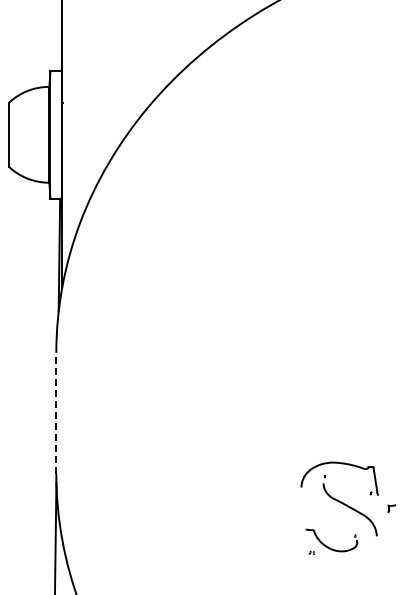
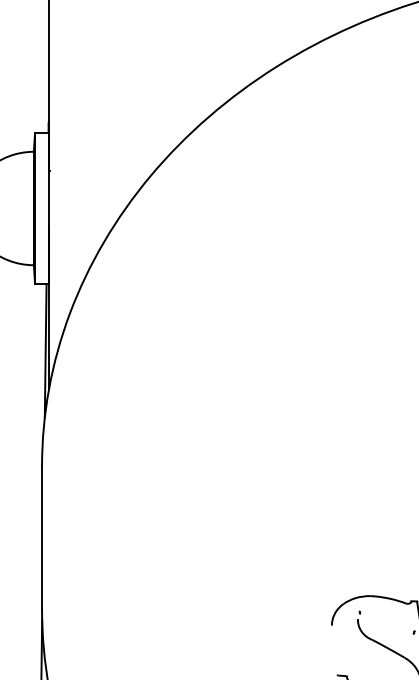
line: (56, 413) -> (42, 538), dashed -> solid

